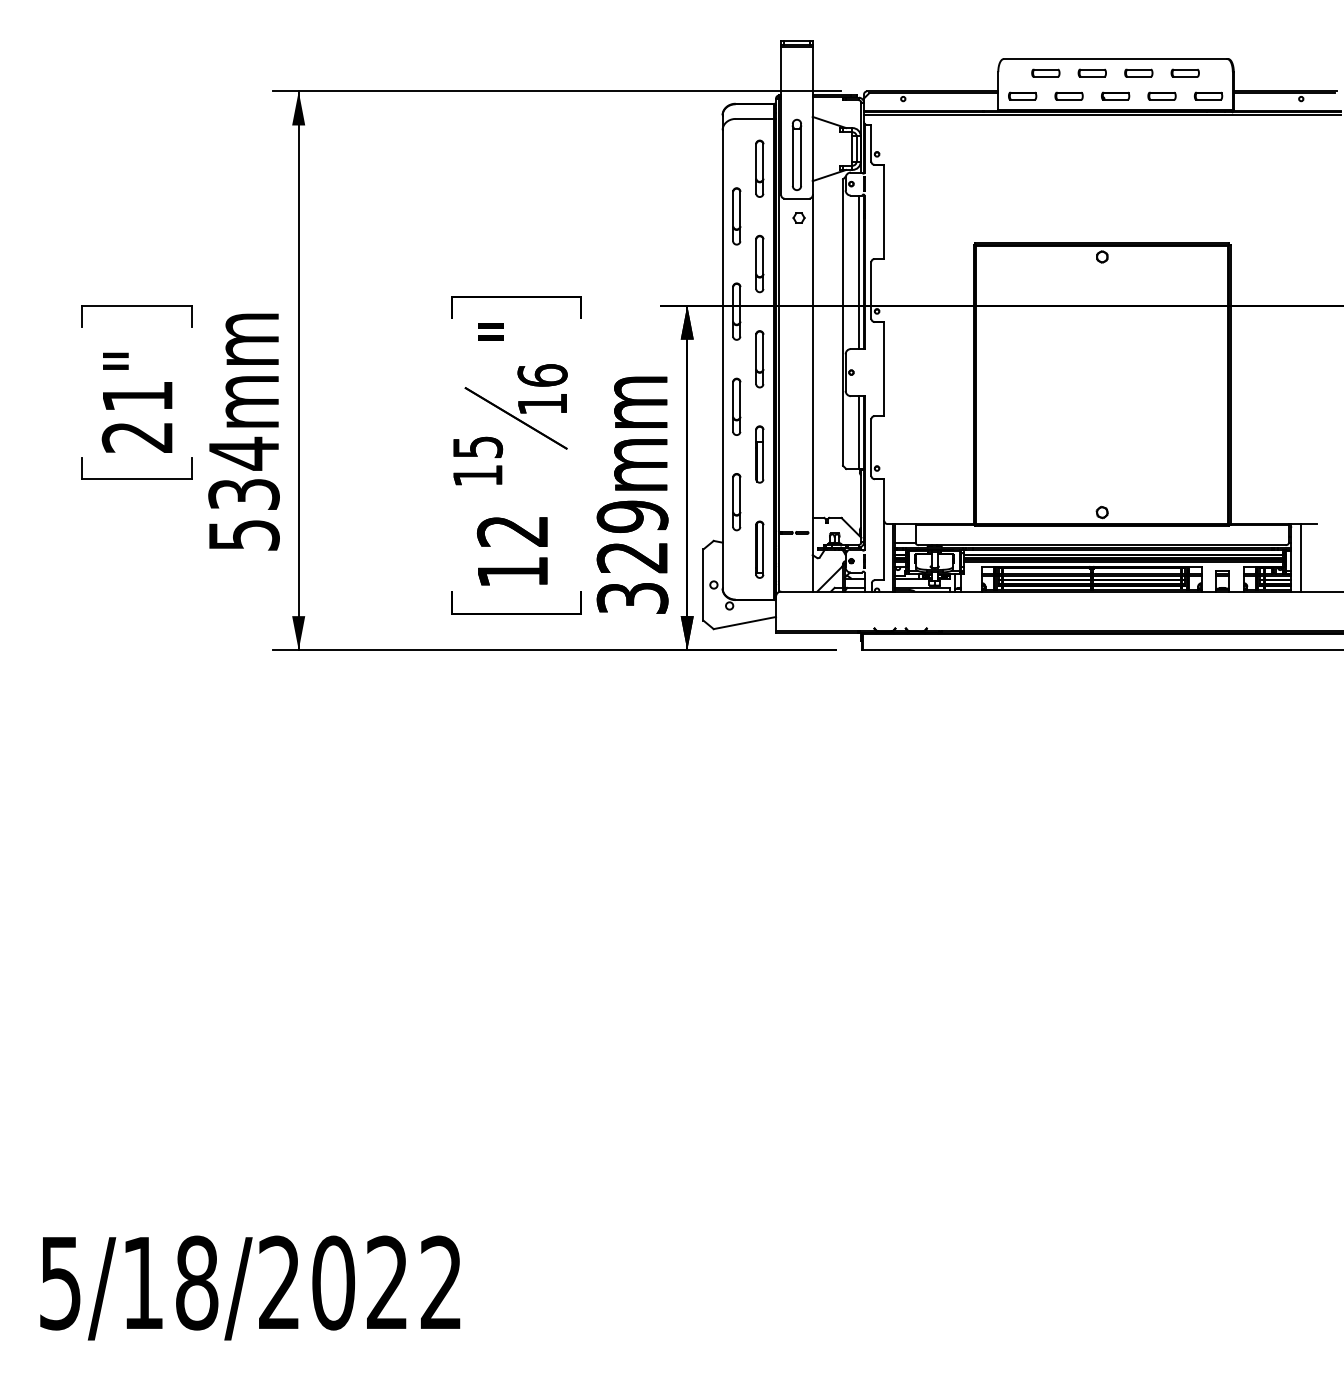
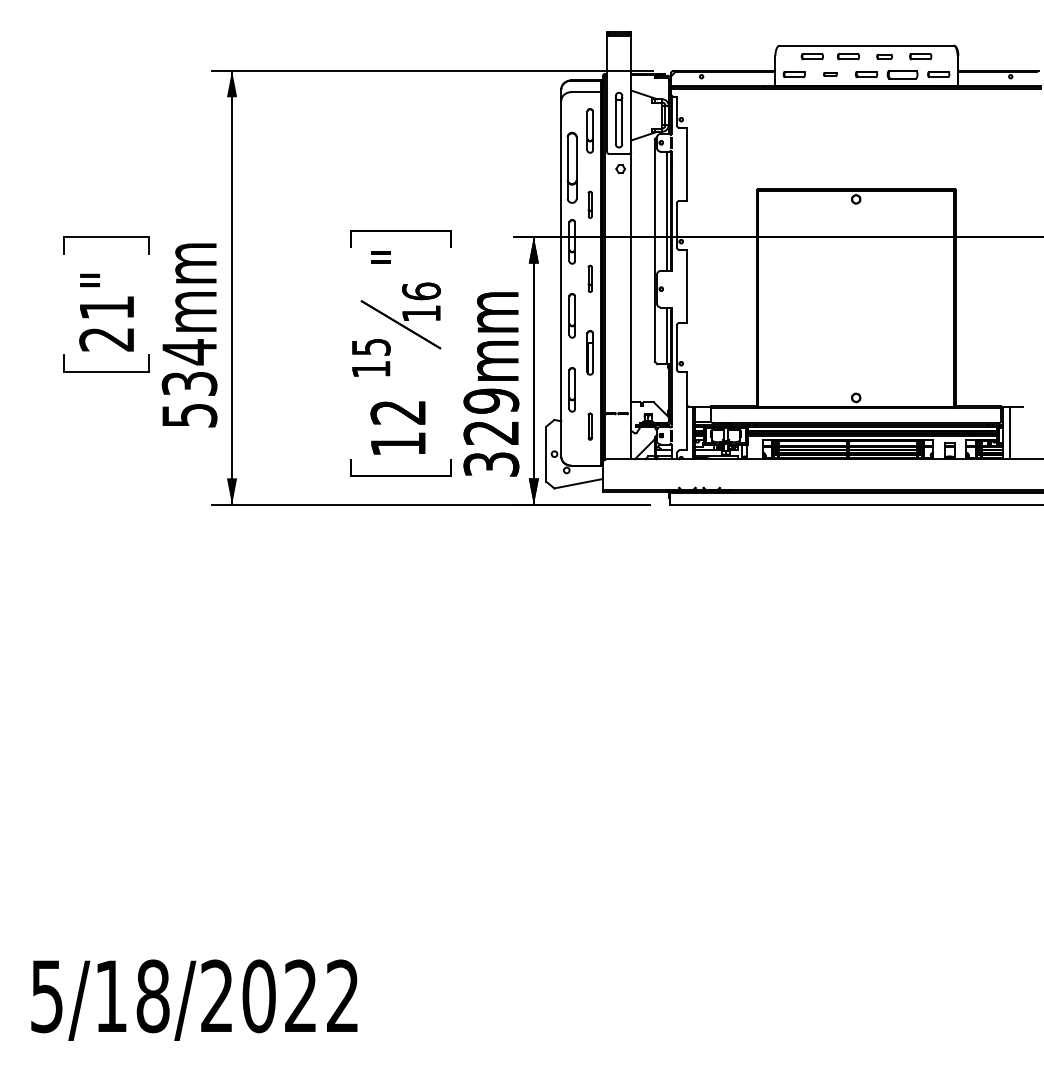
part: (1138, 72) -> (884, 56), size x0.7
part: (1068, 95) -> (829, 73), size x0.6
part: (1161, 95) -> (902, 73), size x1.4
part: (736, 216) -> (572, 167), size x1.6
part: (759, 263) -> (589, 204), size x0.6
part: (759, 359) -> (589, 279), size x0.6
part: (759, 549) -> (589, 426), size x0.6

